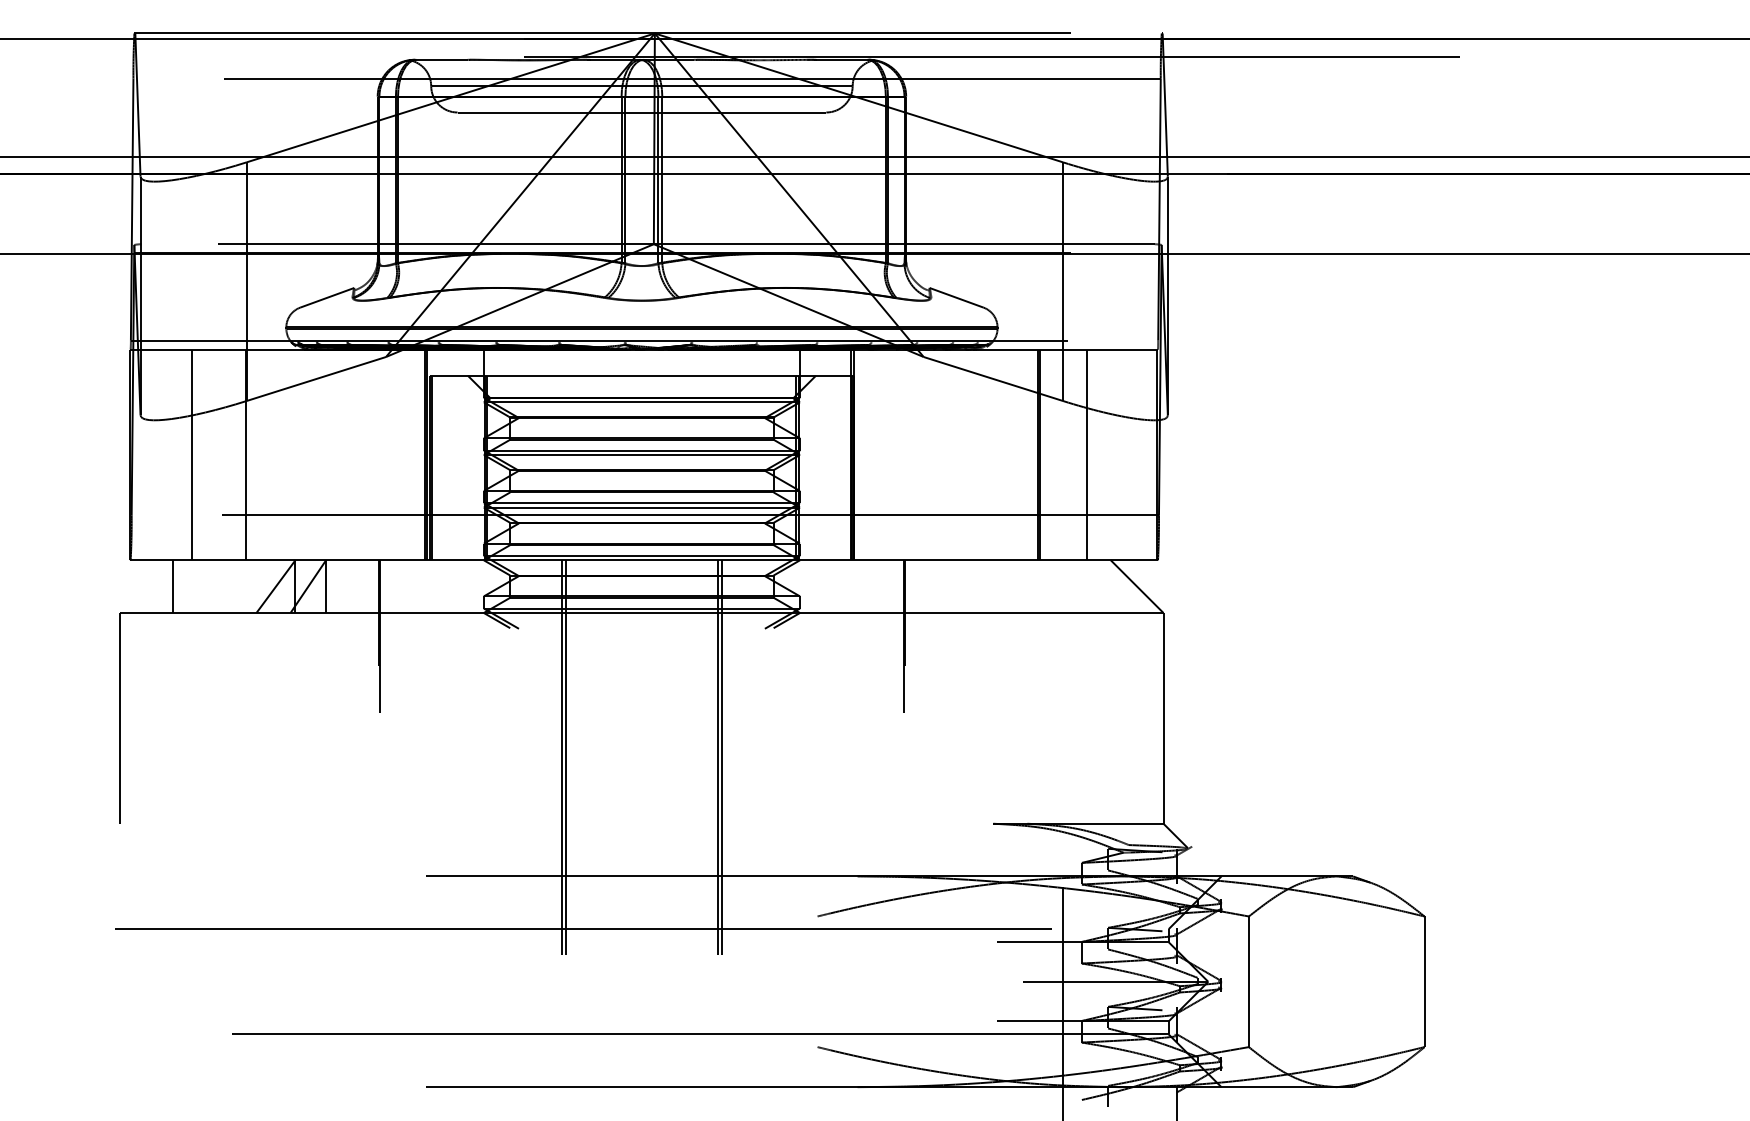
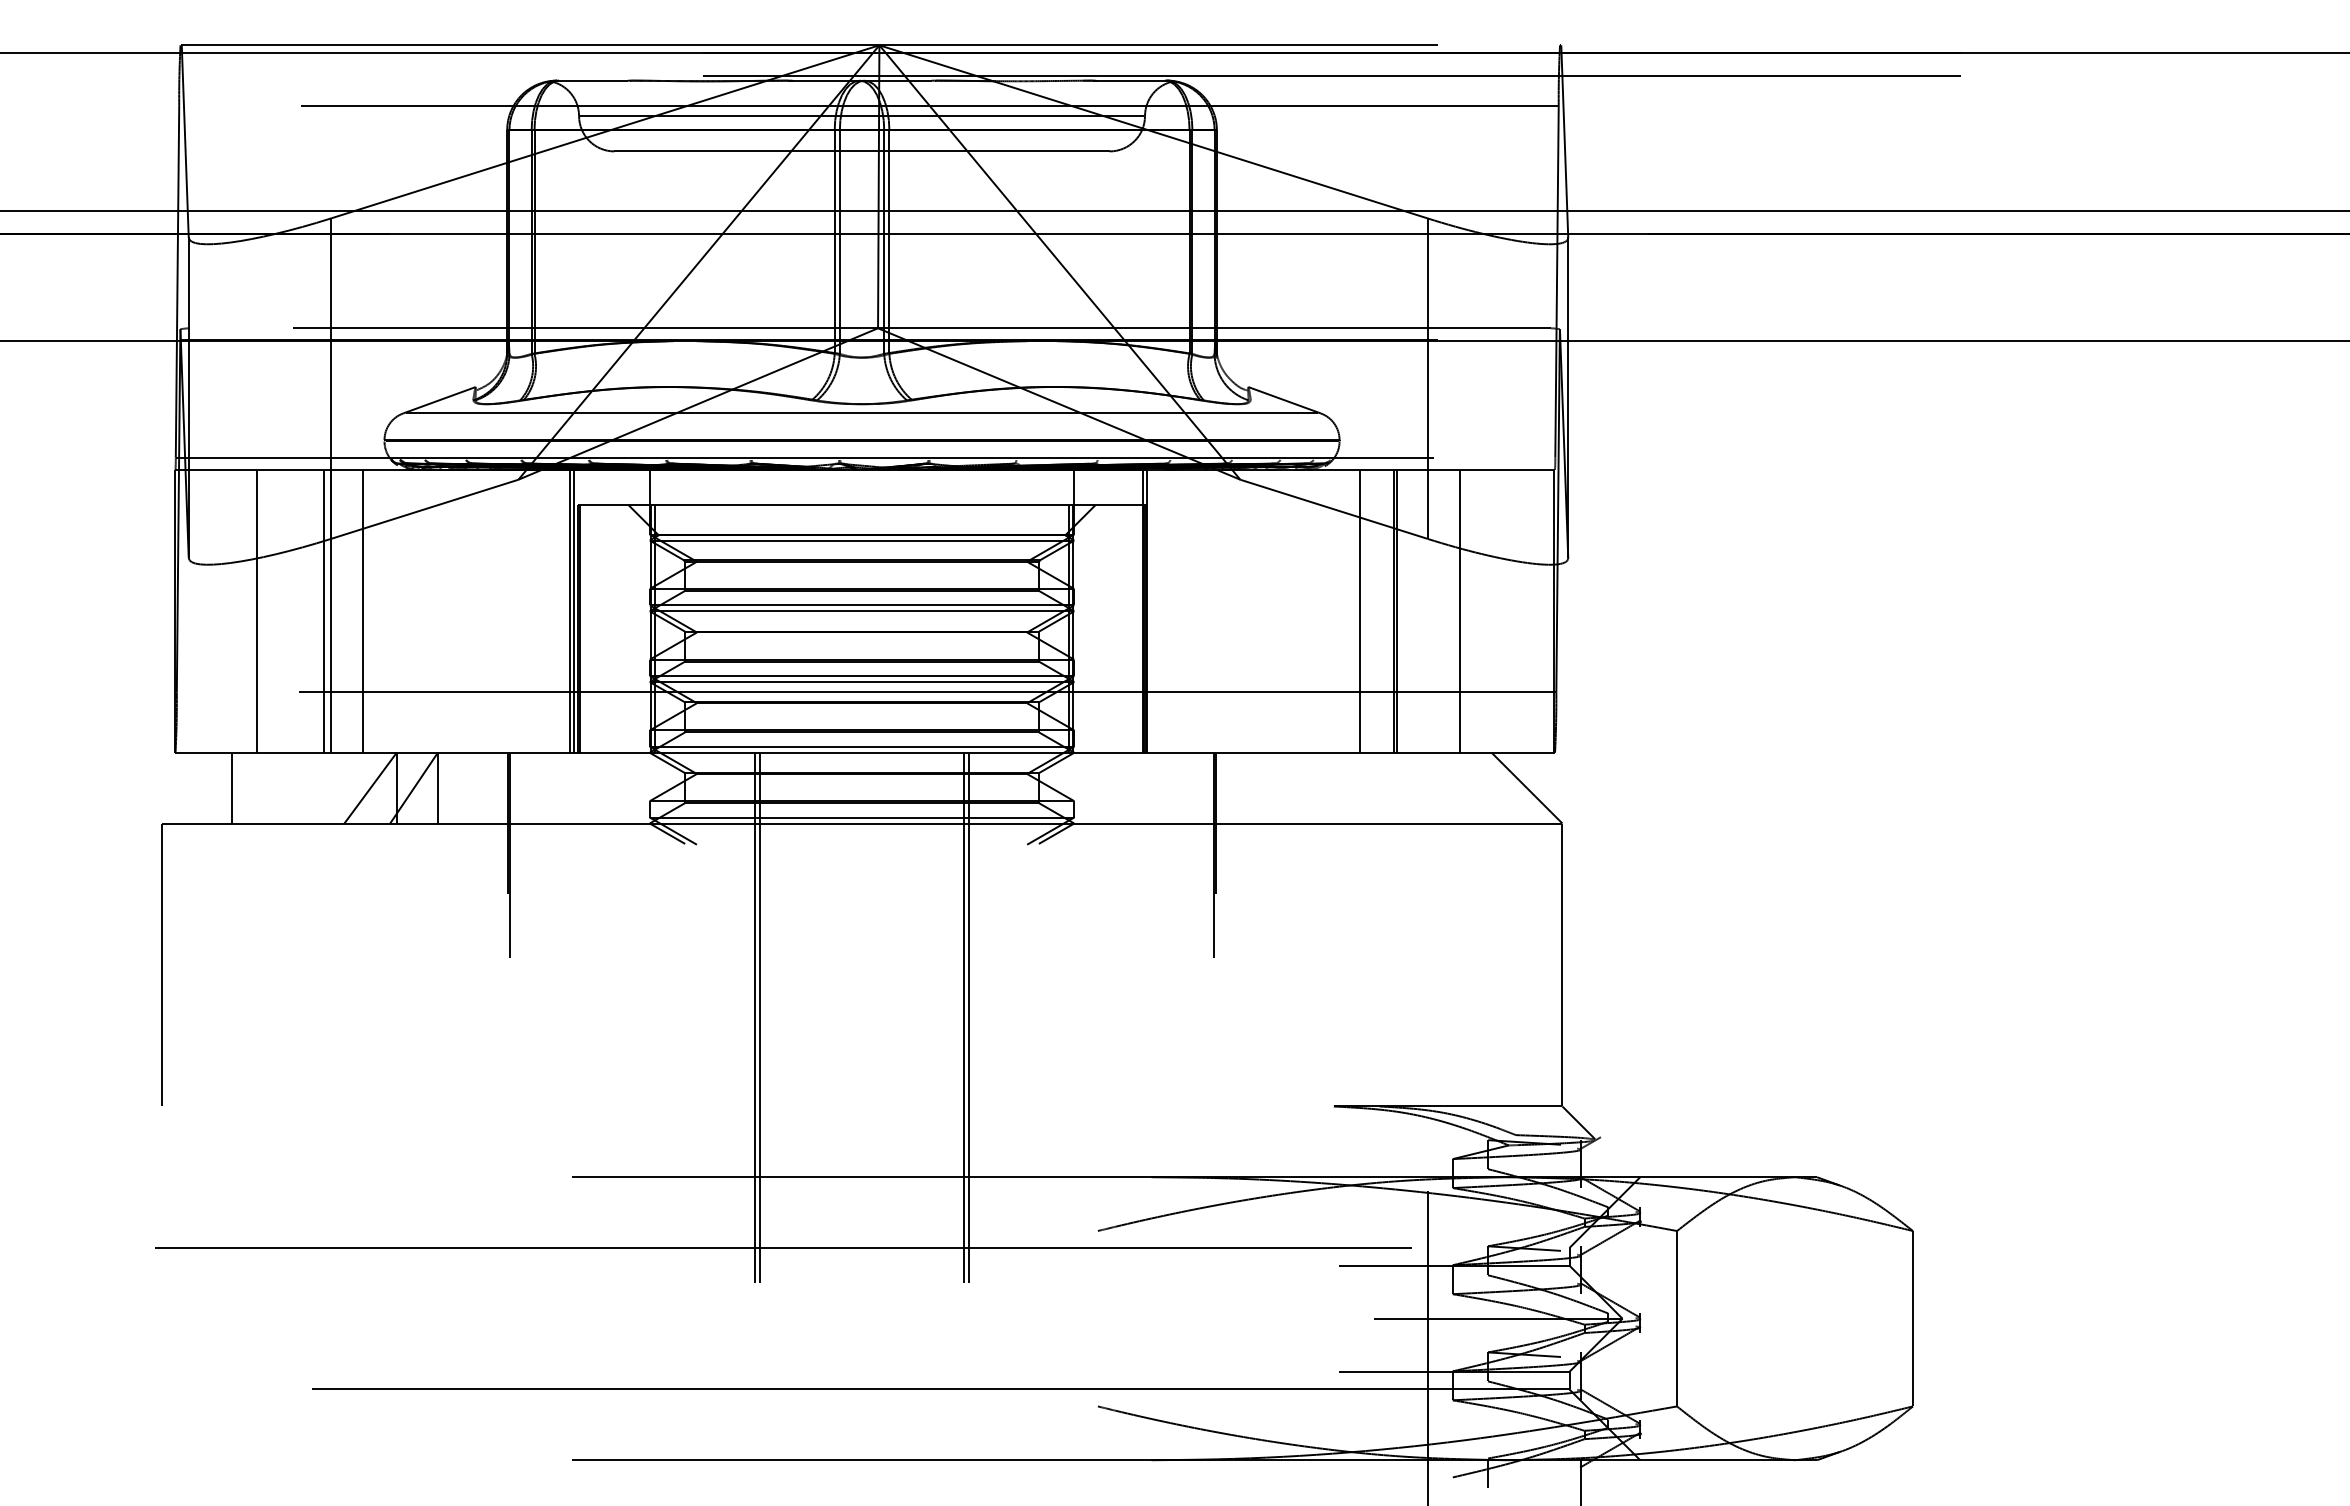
line: (641, 307) -> (861, 413), added
line: (240, 454) -> (323, 610), added
line: (269, 454) -> (362, 610), added
line: (1012, 454) -> (1359, 610), added

